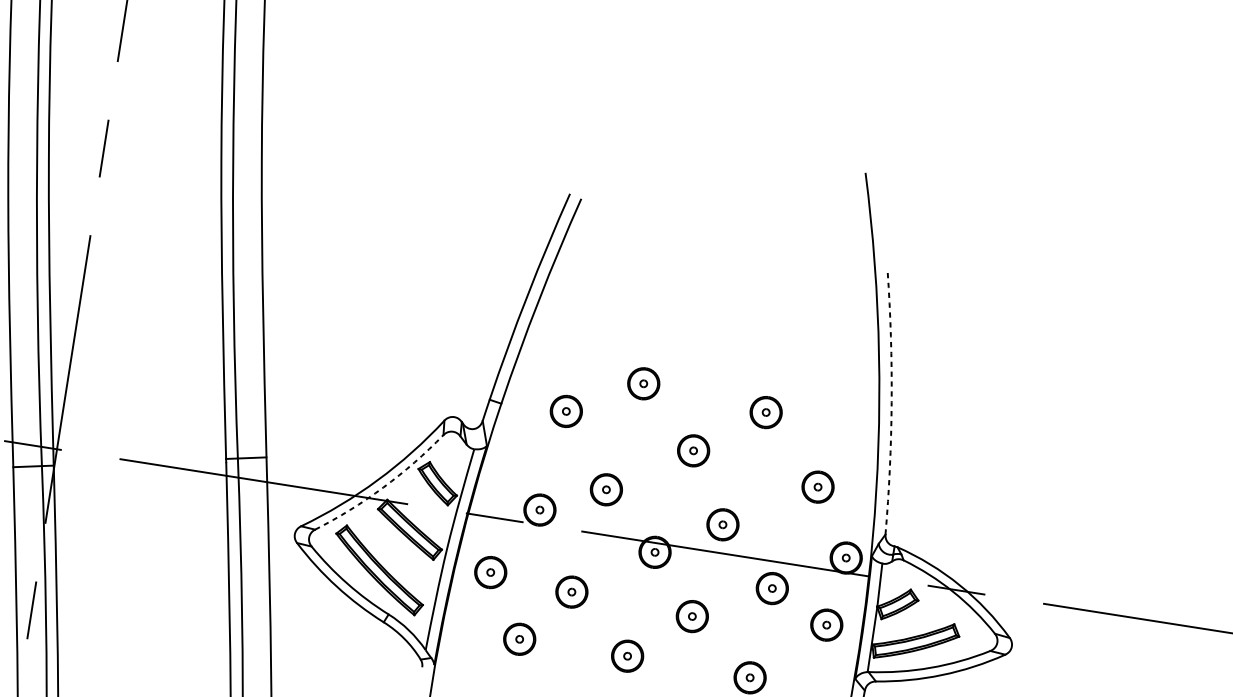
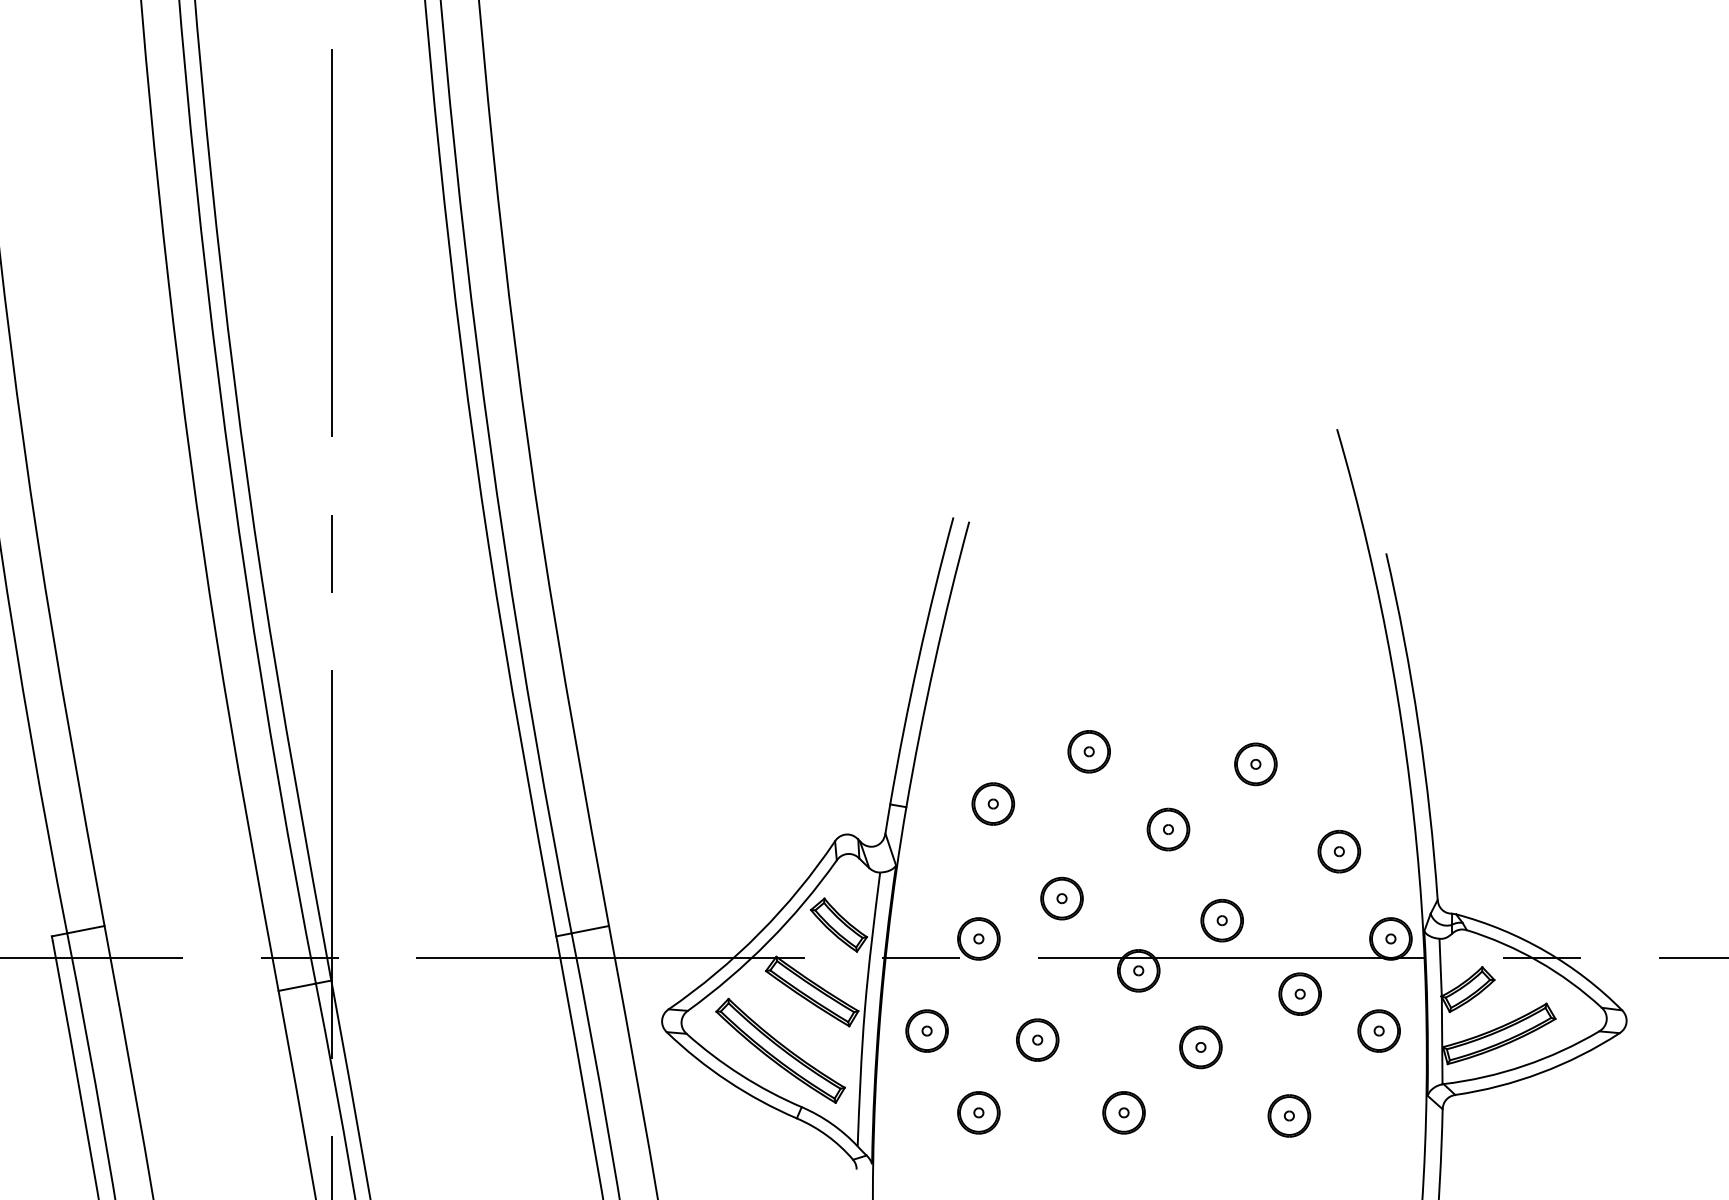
arc: (891, 402) -> (1418, 725), dashed -> solid
arc: (383, 487) -> (768, 941), dashed -> solid

